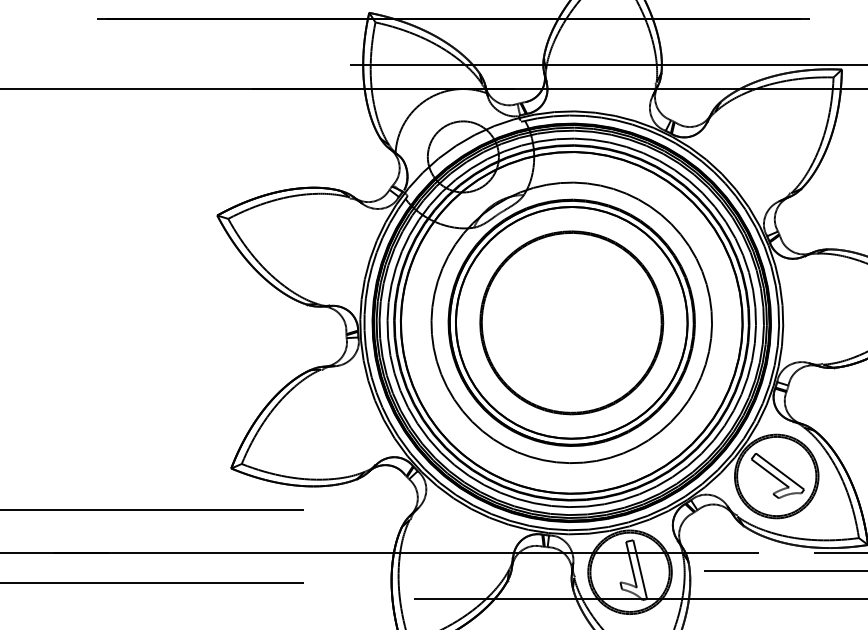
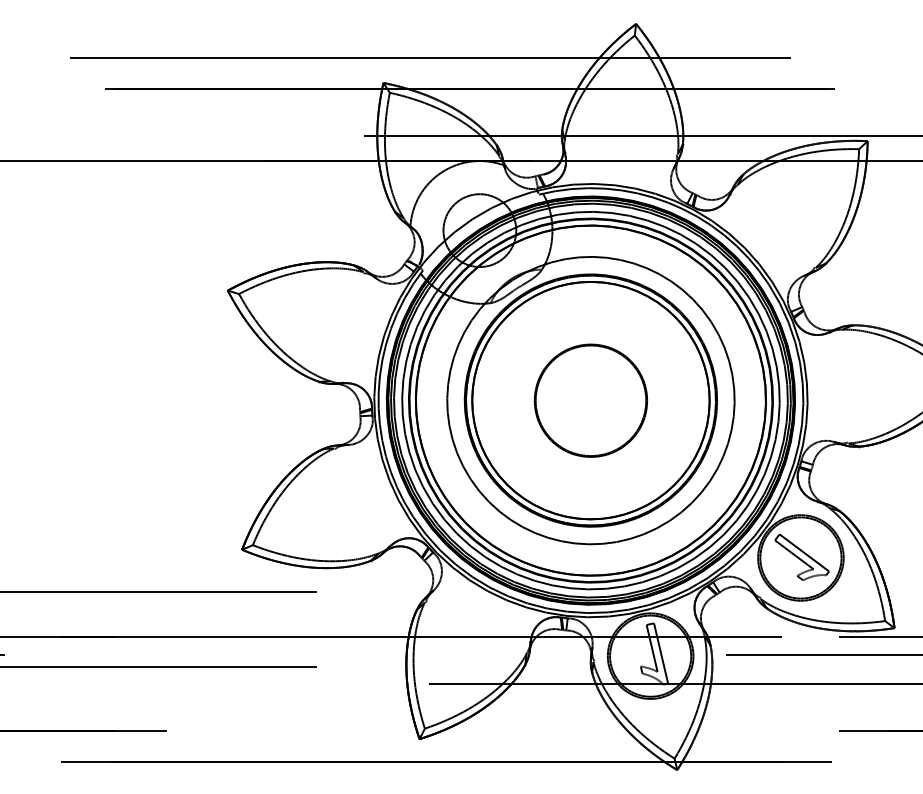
part: (571, 322) -> (590, 400), size x0.6

